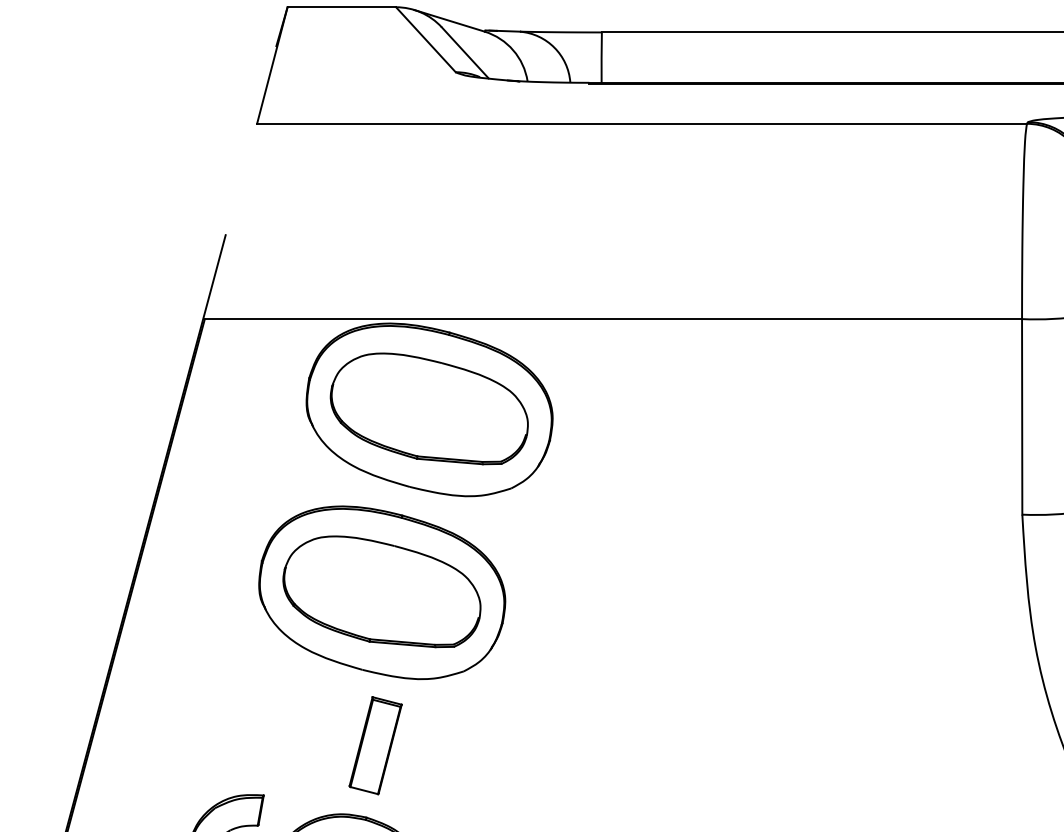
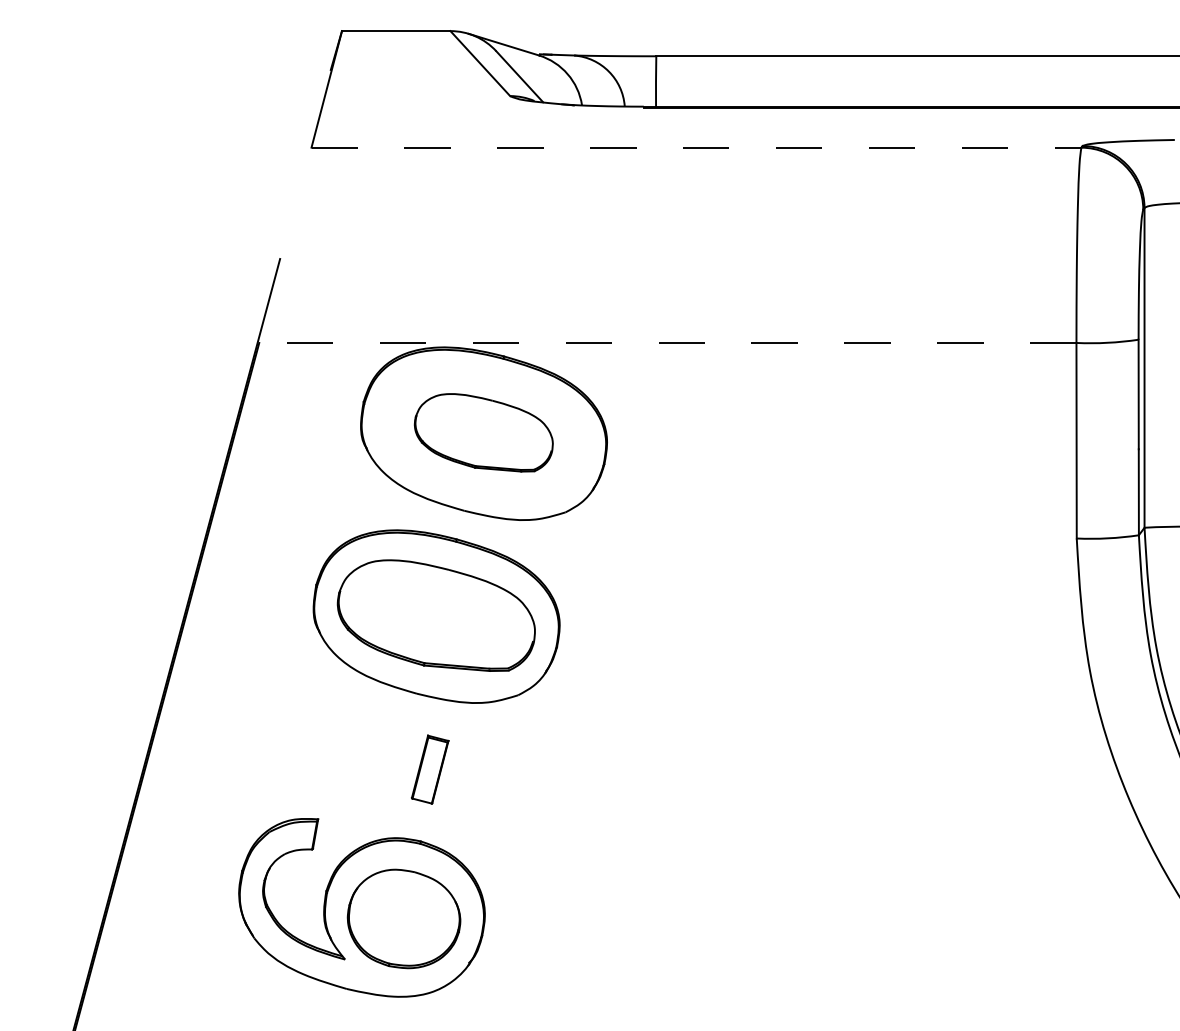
line: (642, 123) -> (696, 147), solid -> dashed
line: (613, 318) -> (667, 342), solid -> dashed
part: (429, 408) -> (483, 432), size x0.7
part: (376, 745) -> (430, 769), size x0.7

